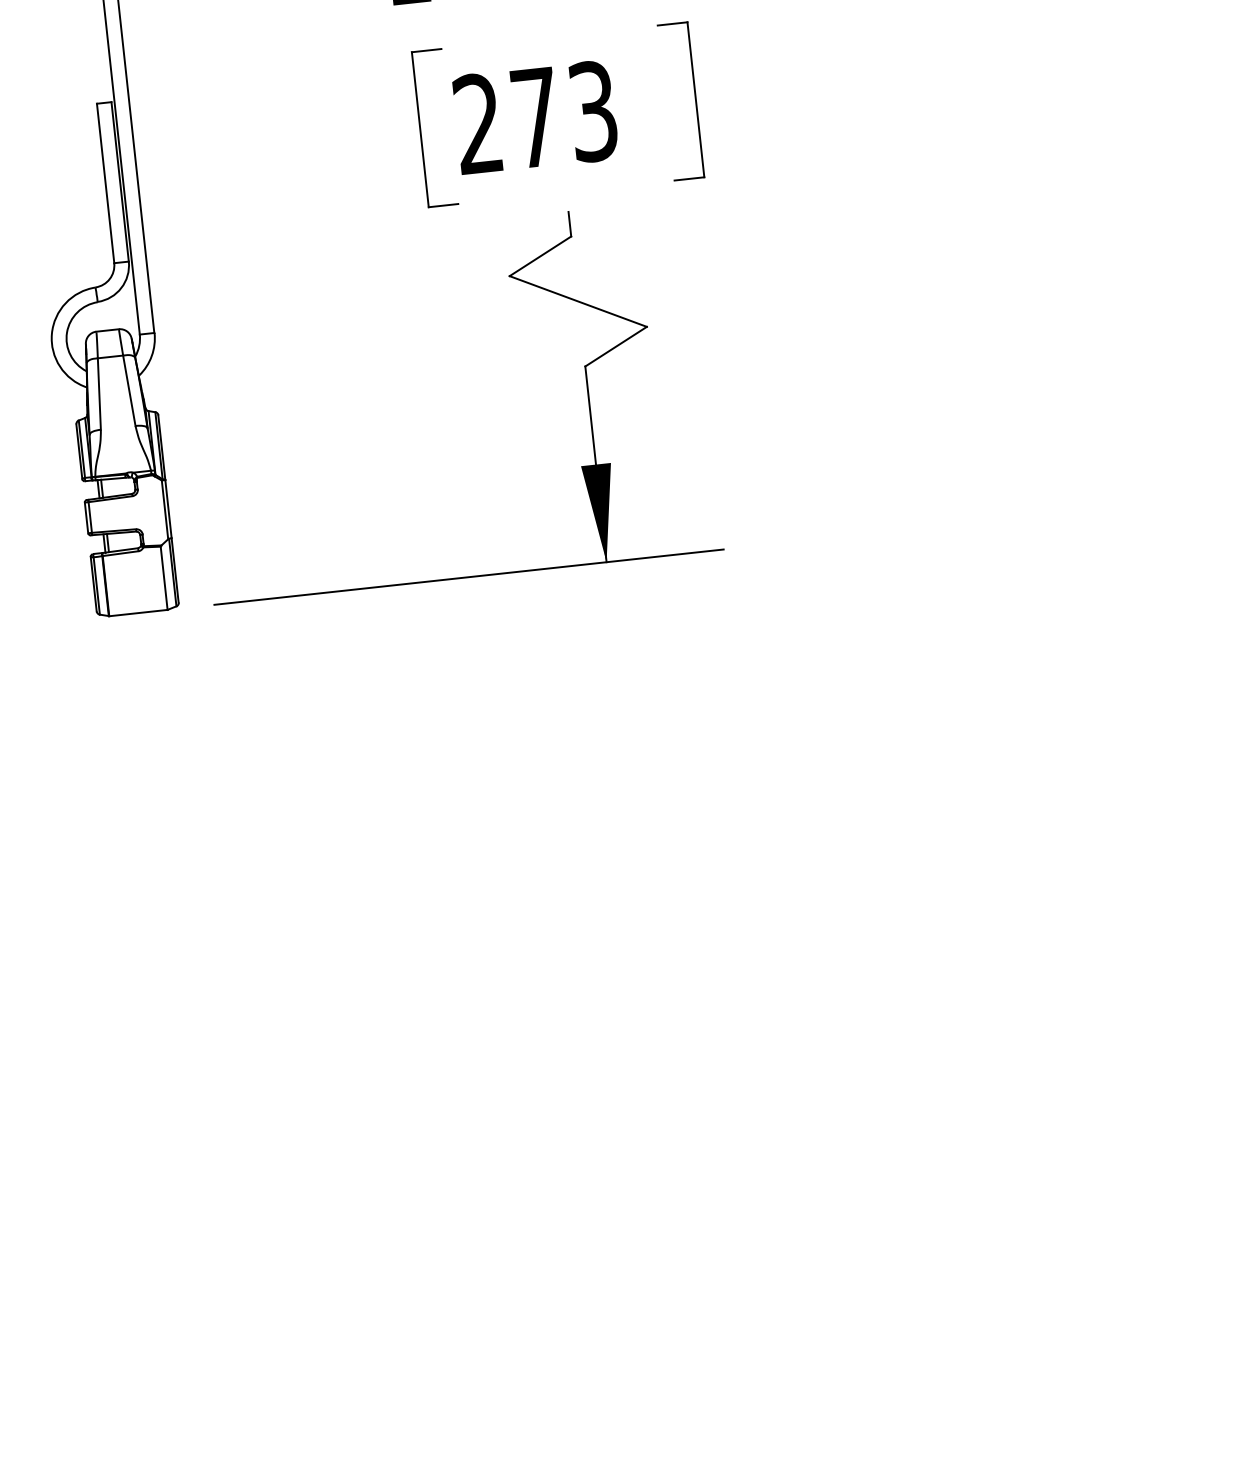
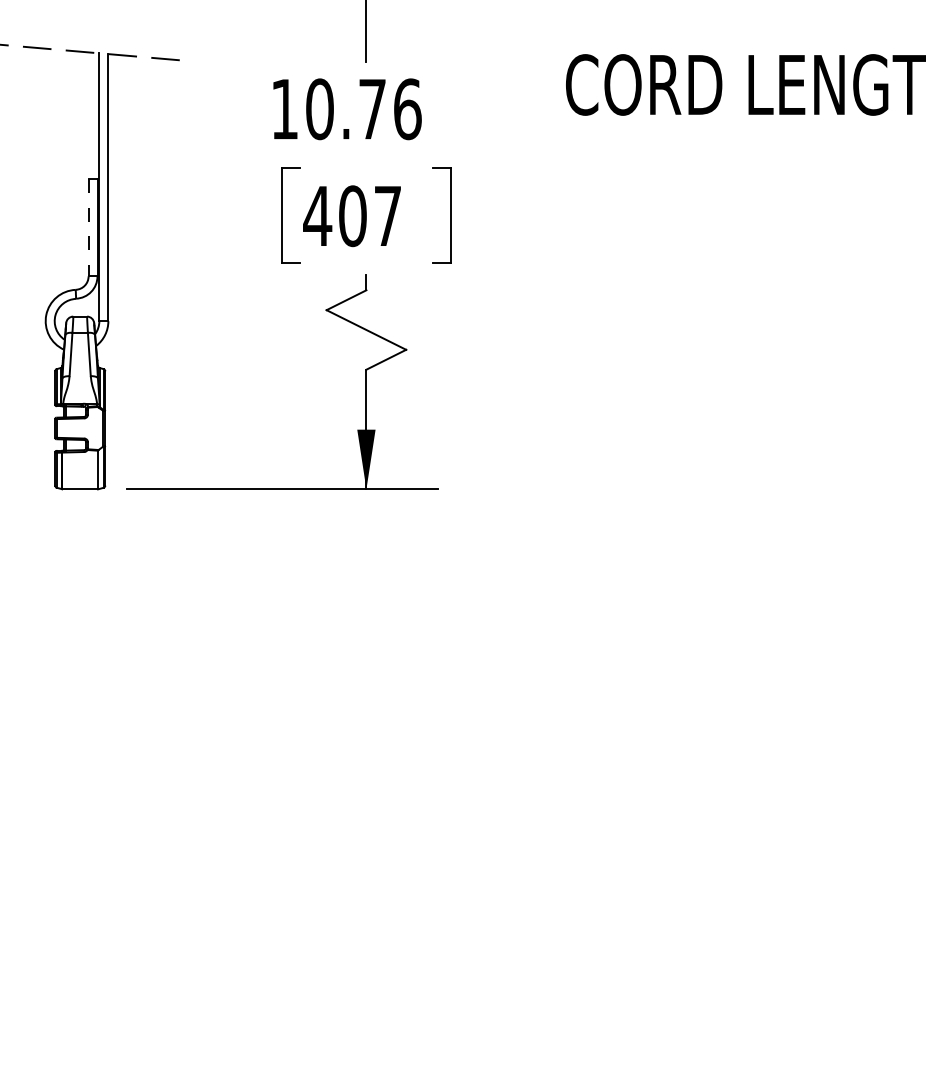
text: (535, 118) -> (352, 216), 273 -> 407
line: (105, 183) -> (88, 227), solid -> dashed

